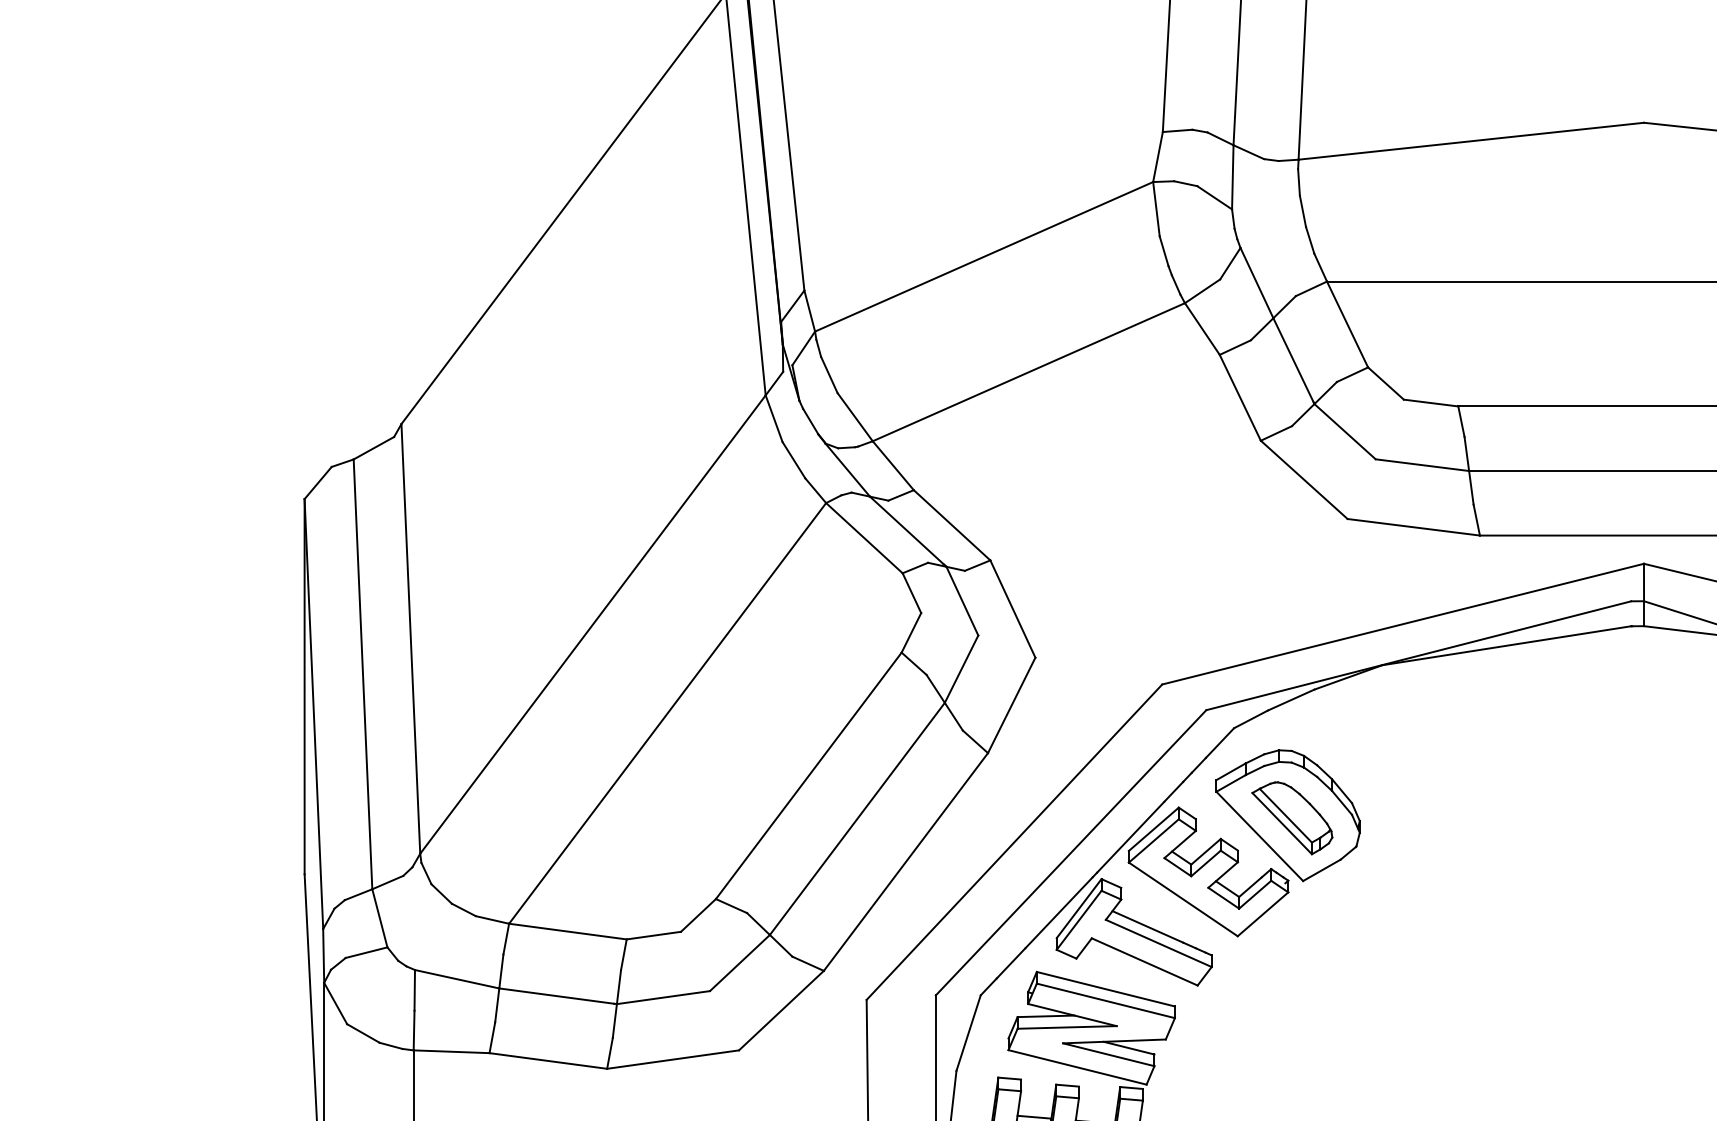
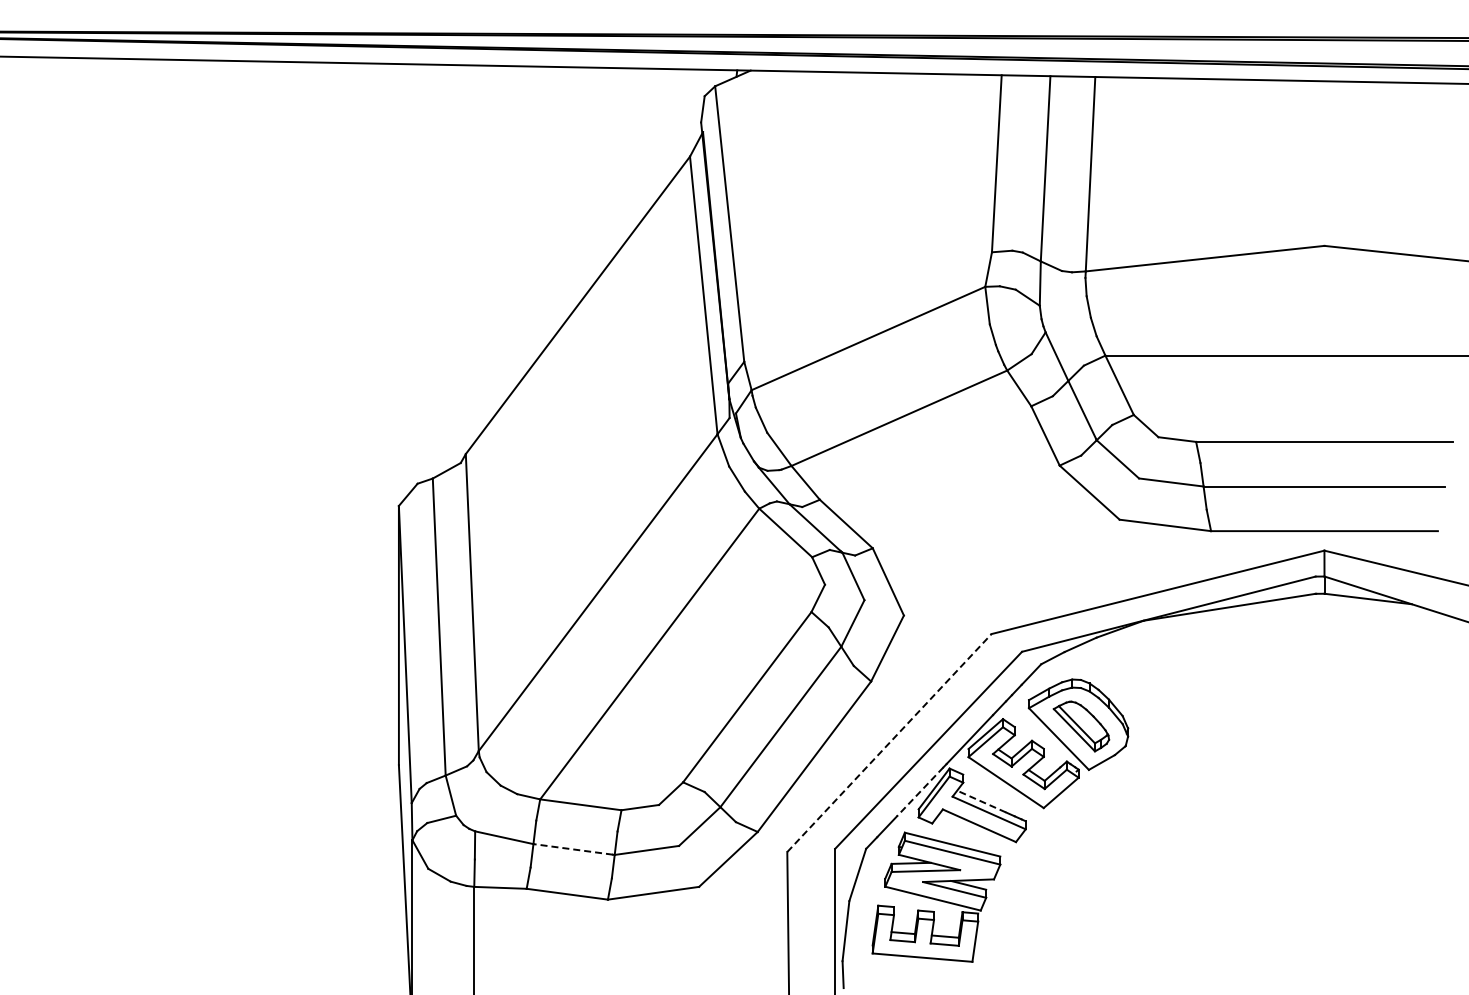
line: (1014, 841) -> (889, 742), solid -> dashed
line: (1059, 912) -> (920, 791), solid -> dashed
line: (1147, 926) -> (981, 801), solid -> dashed
line: (555, 996) -> (572, 849), solid -> dashed

